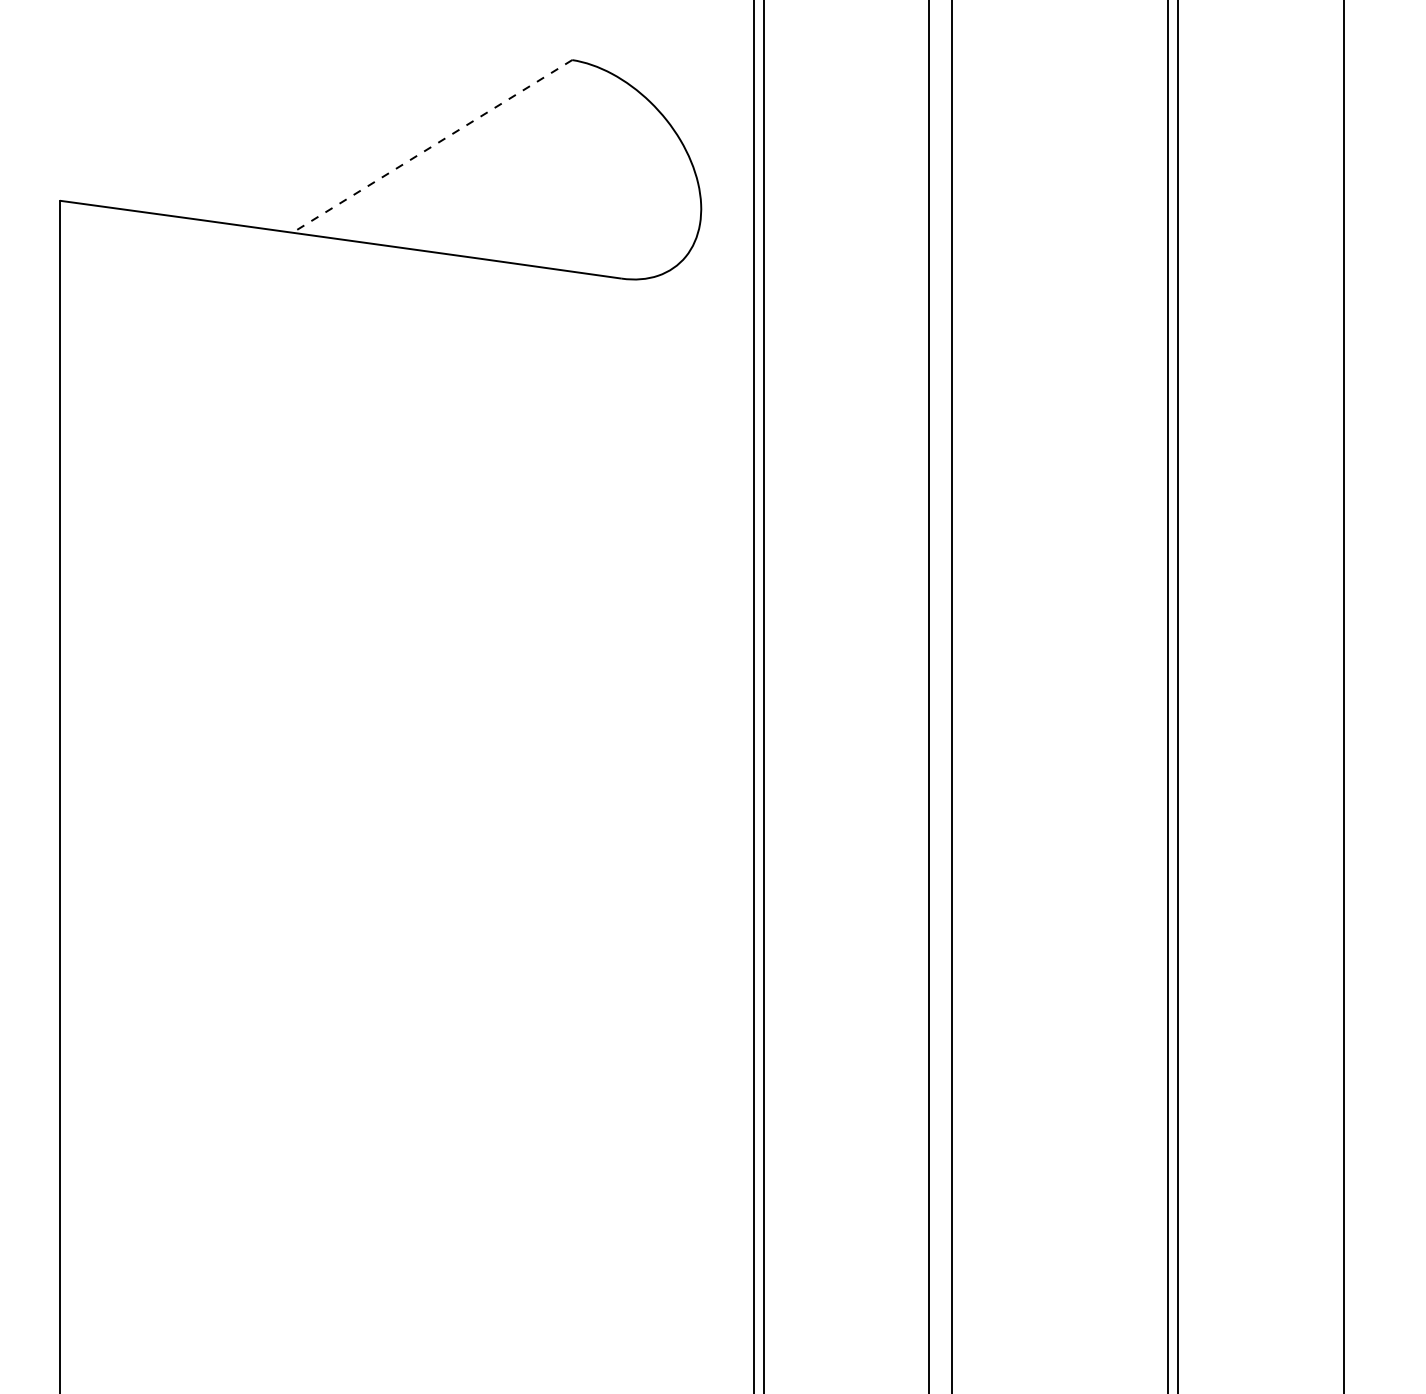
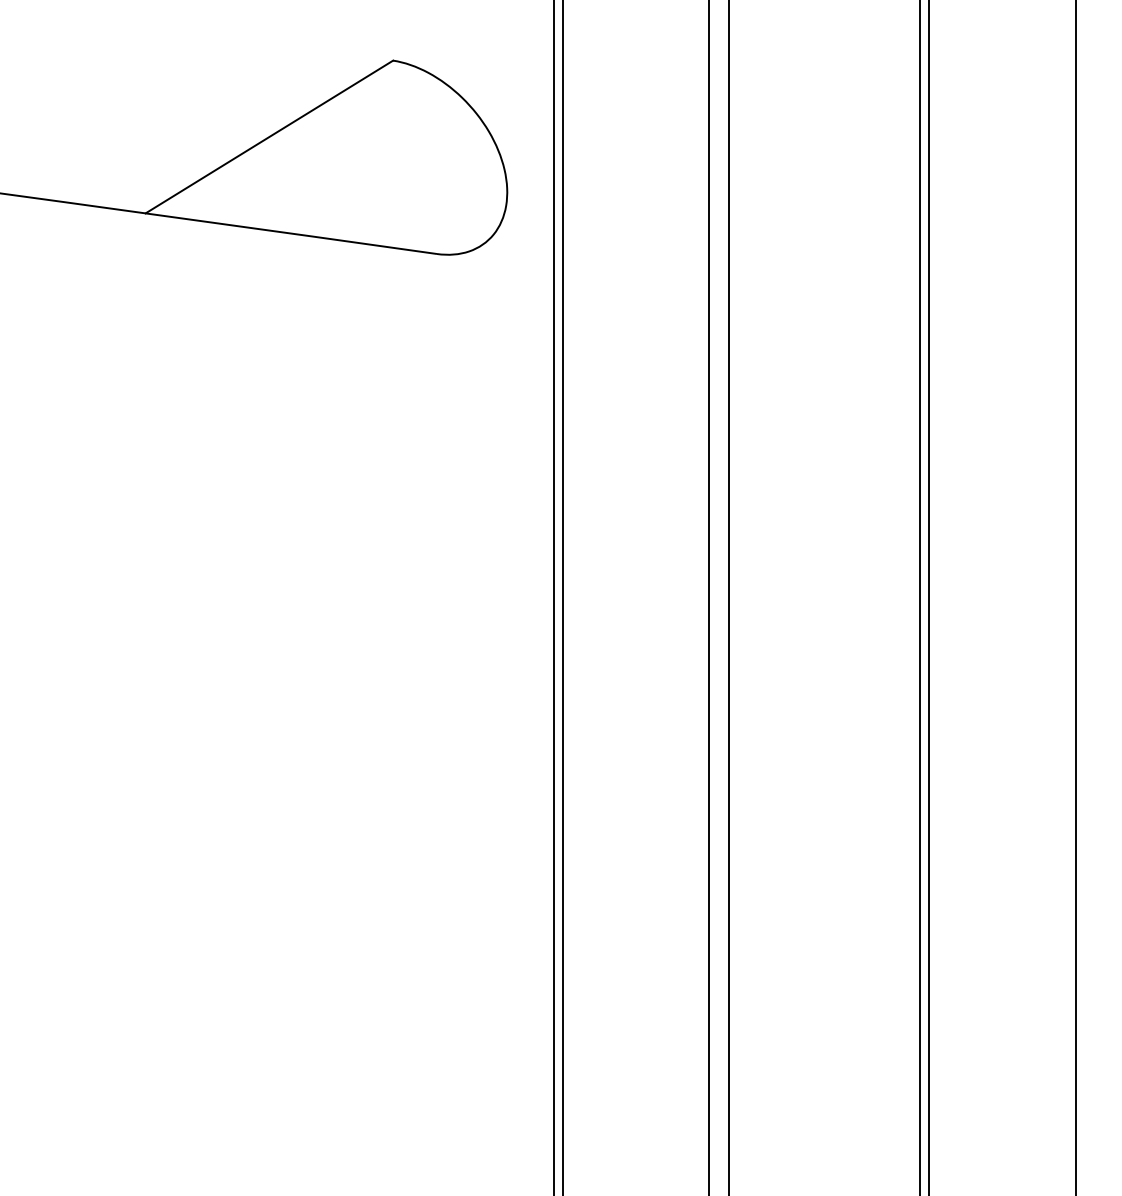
line: (431, 146) -> (268, 137), dashed -> solid

